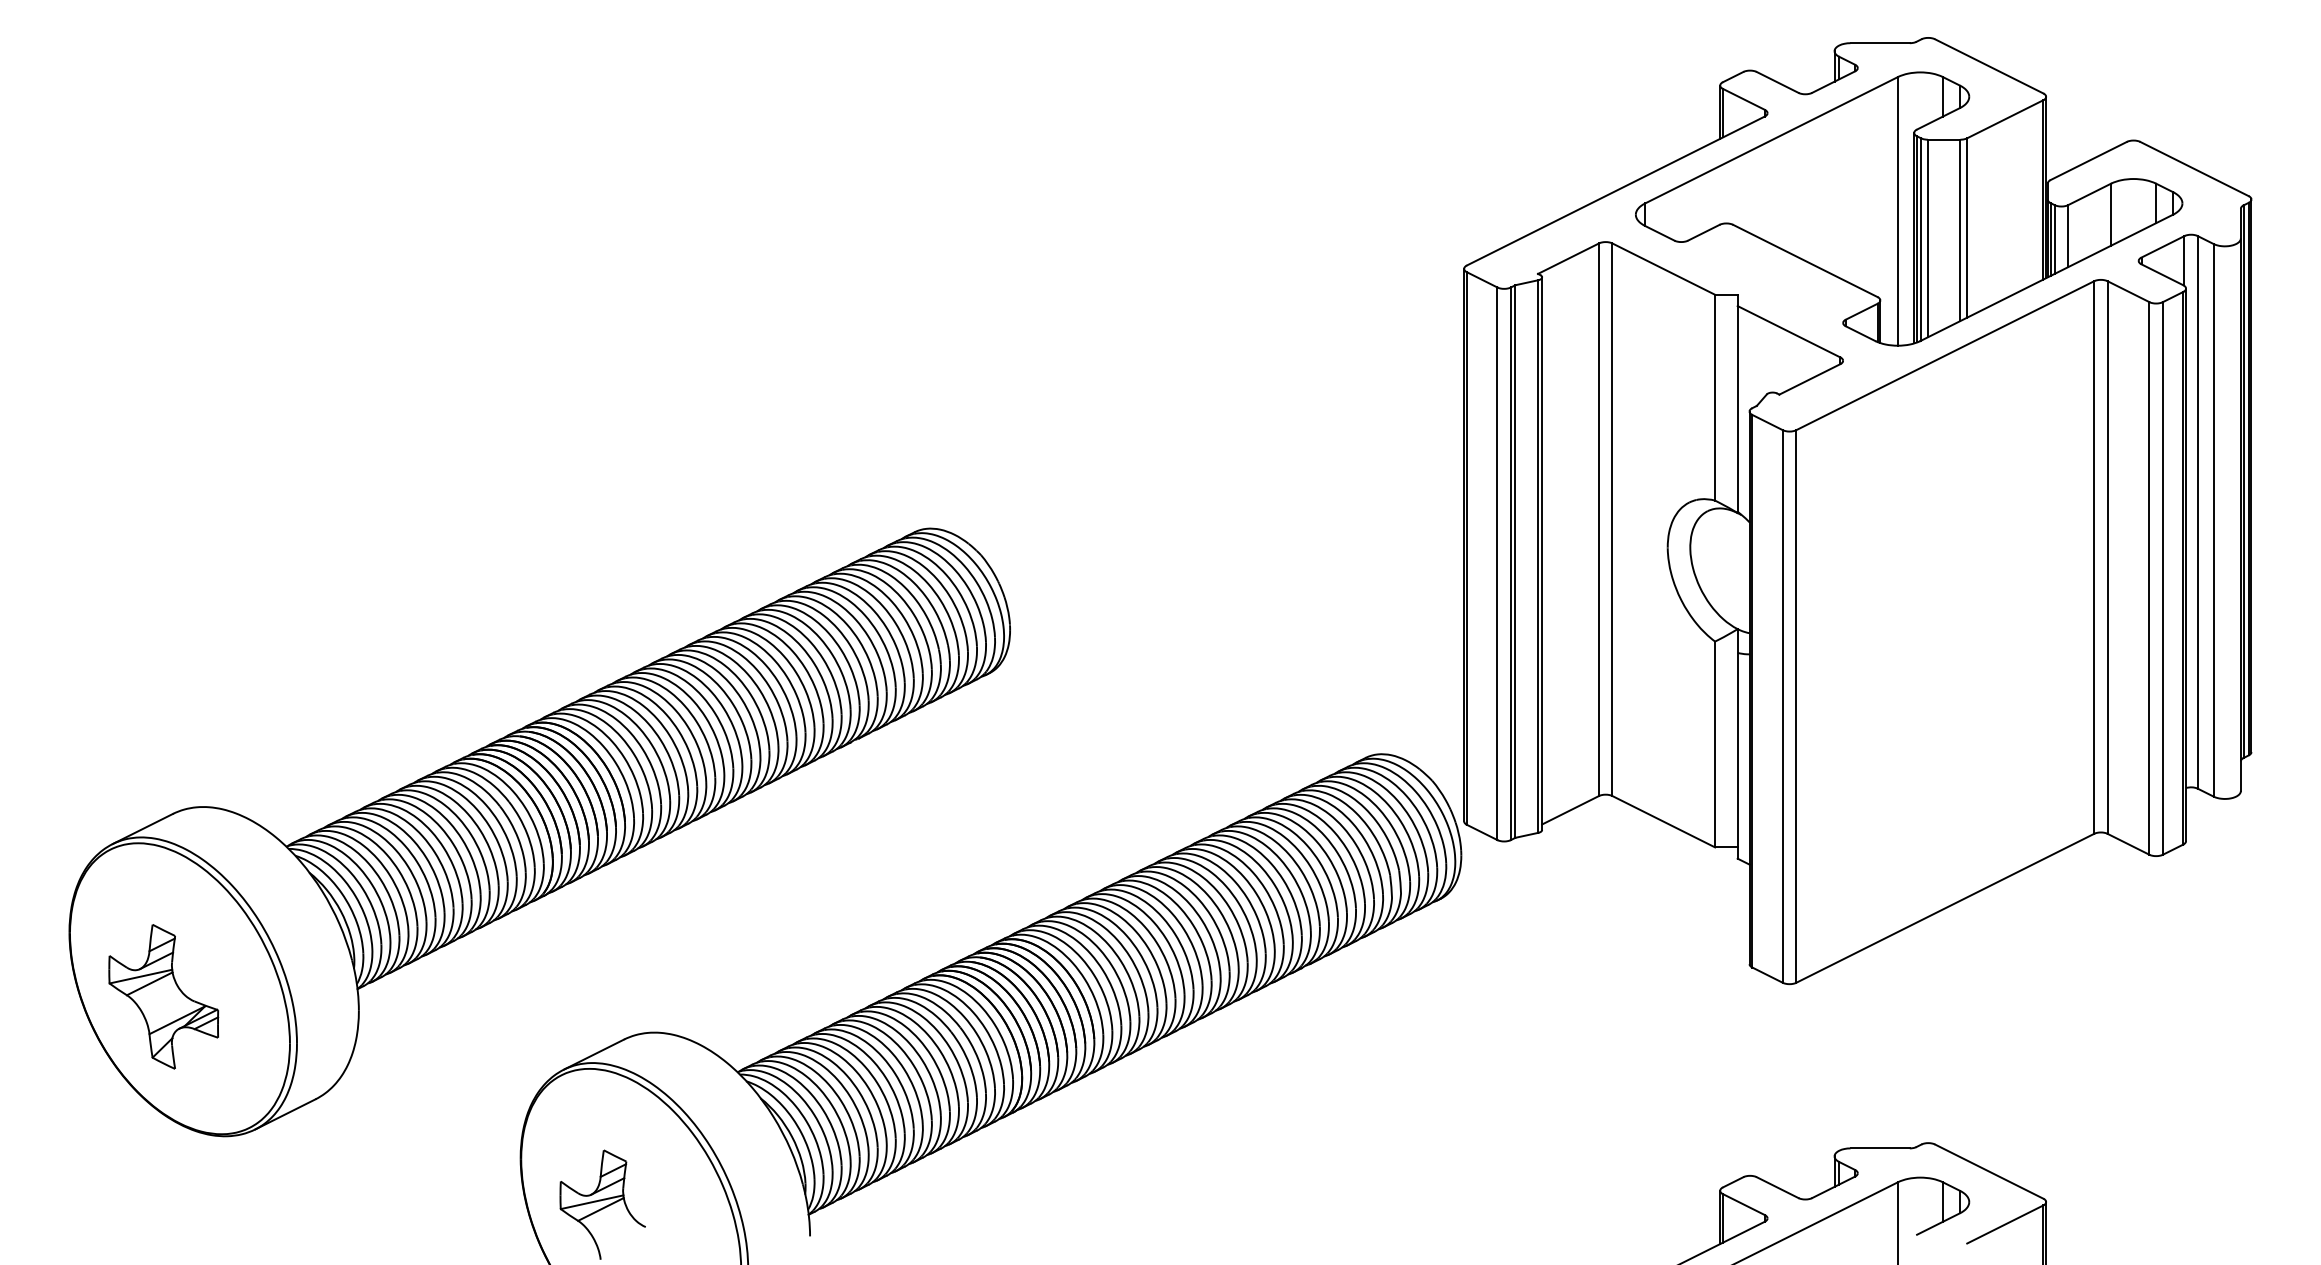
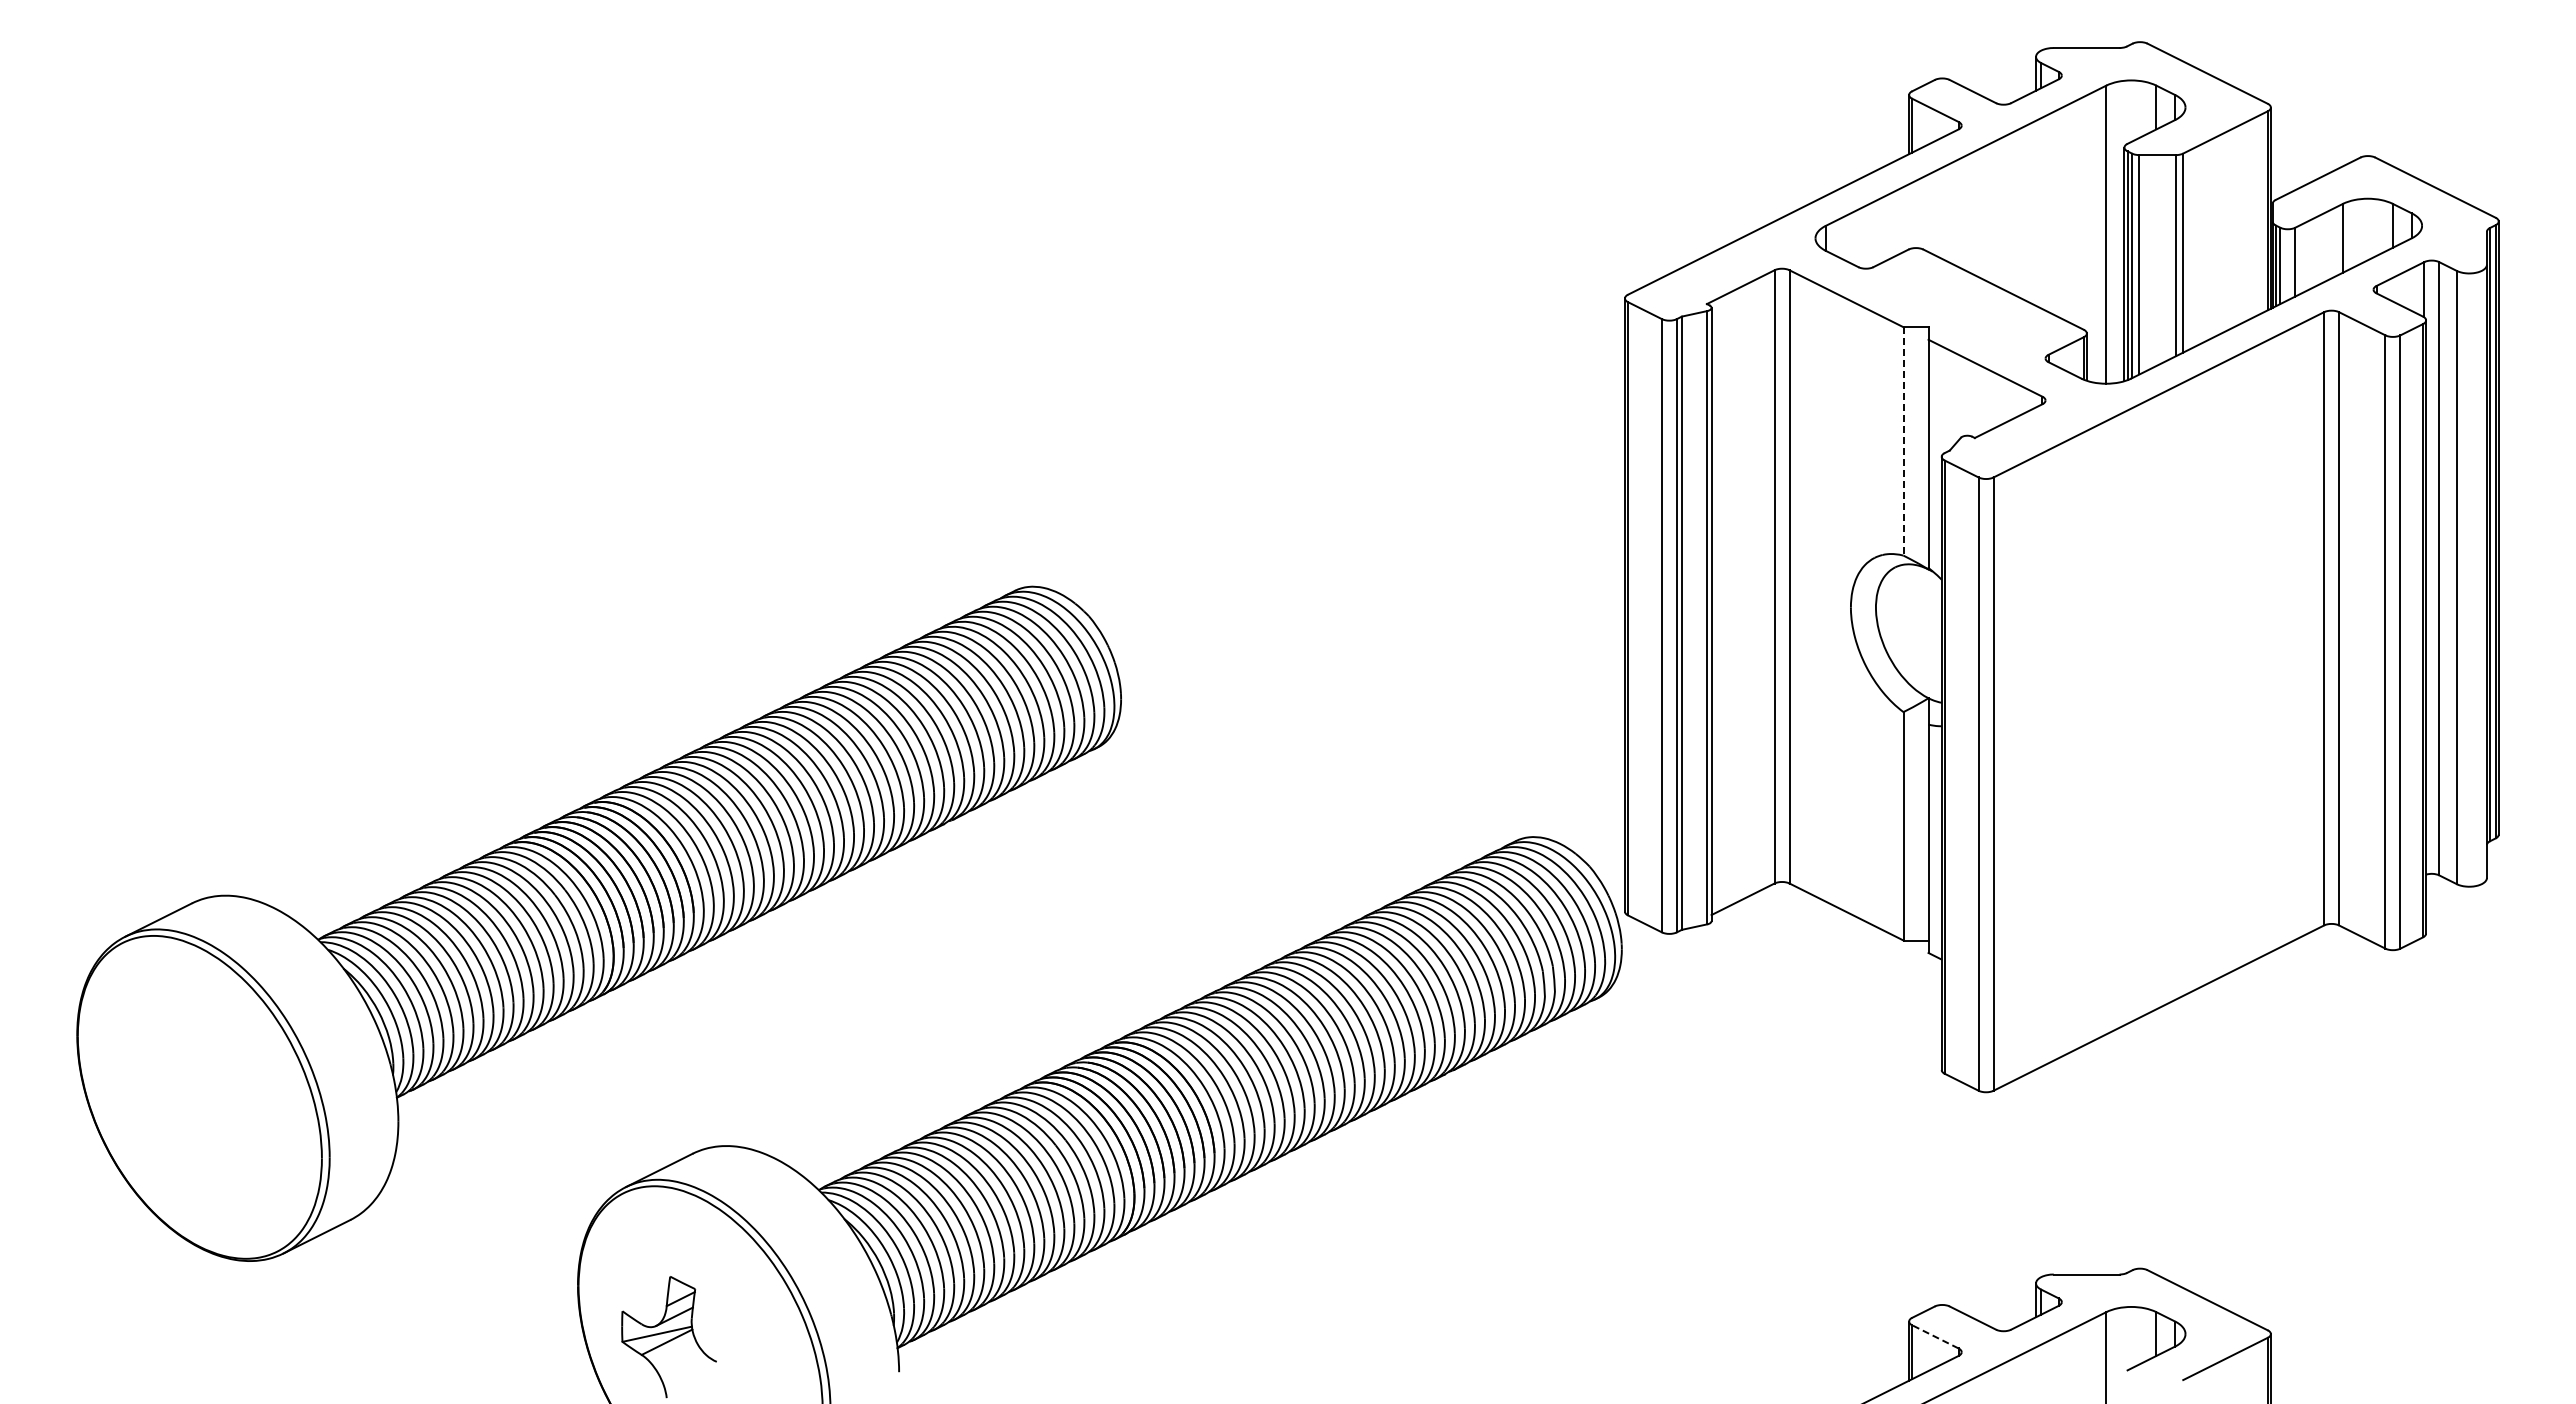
line: (1715, 397) -> (1903, 441), solid -> dashed
part: (163, 996) -> (181, 1105), removed
line: (1743, 1204) -> (1935, 1336), solid -> dashed

